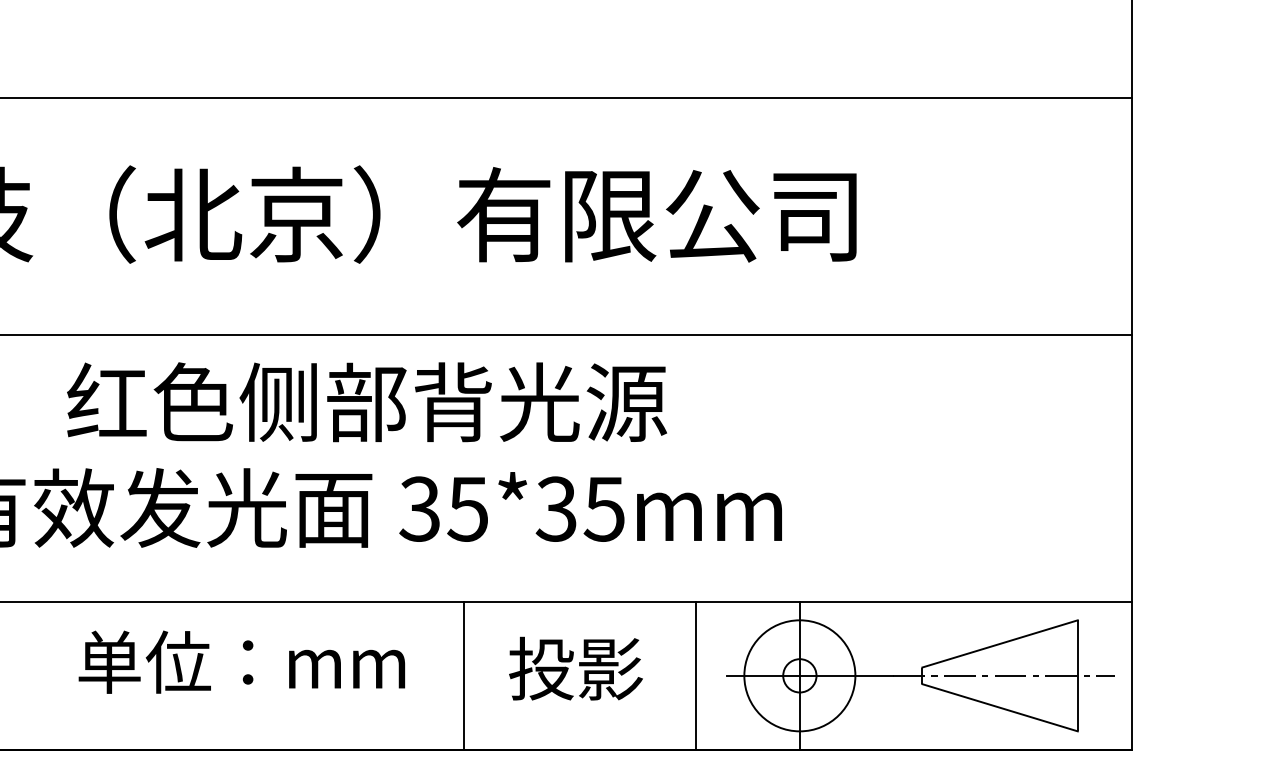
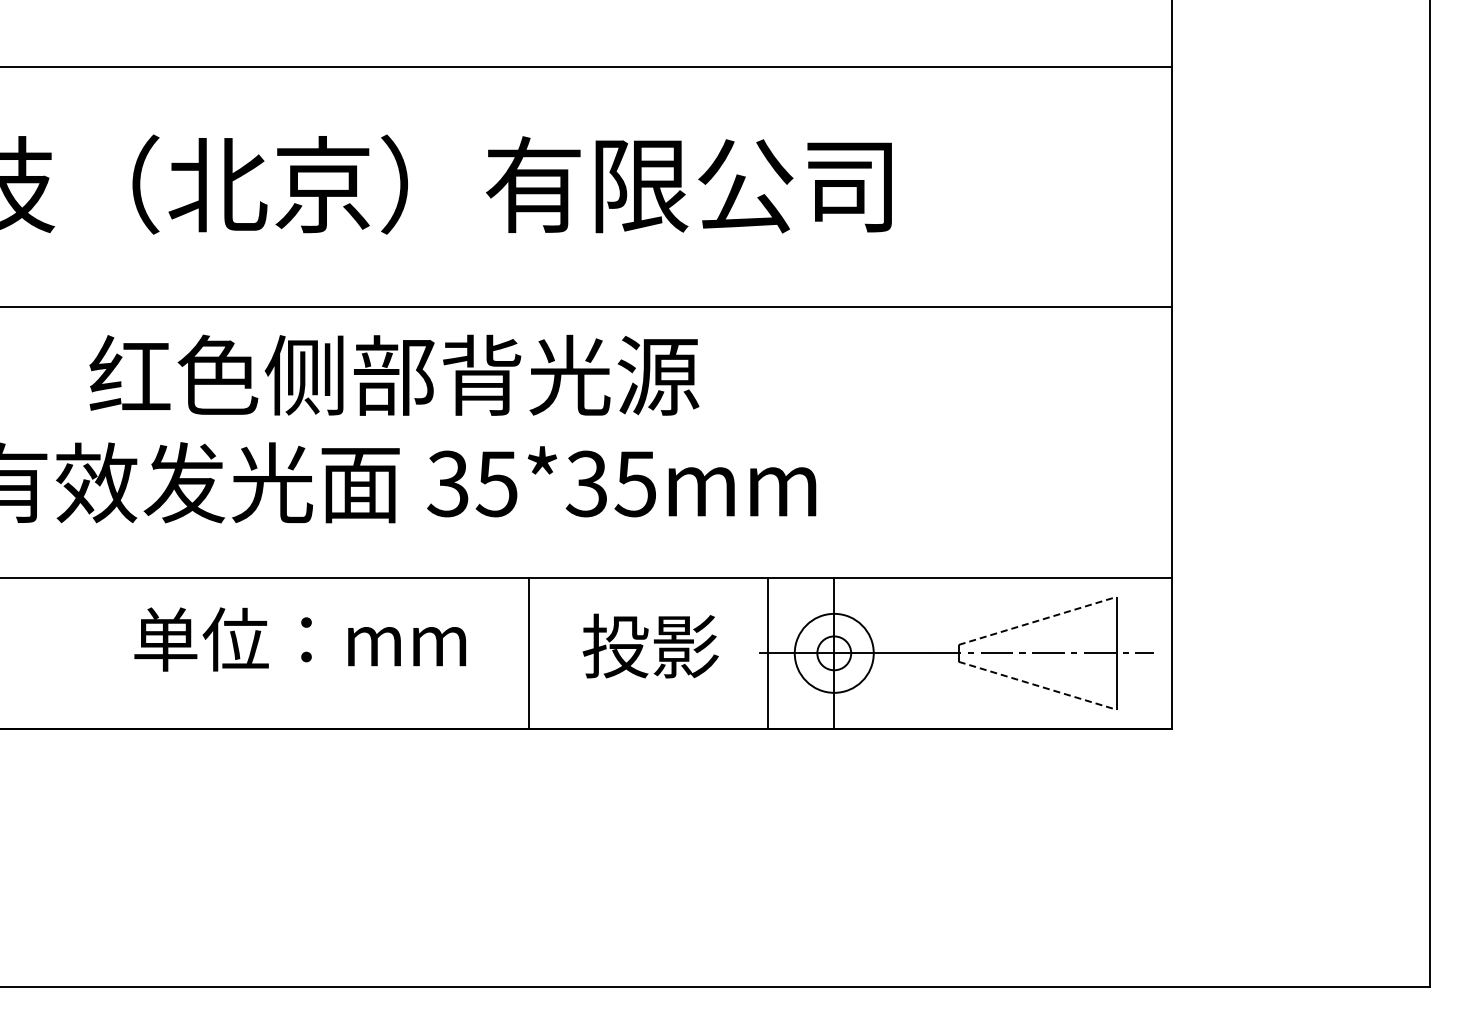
line: (999, 643) -> (1037, 620), solid -> dashed
text: (241, 662) -> (299, 639), moved
text: (575, 668) -> (650, 645), moved
line: (464, 675) -> (529, 653), moved
line: (695, 675) -> (767, 653), moved
circle: (799, 675) -> (833, 652), size x0.7
line: (999, 707) -> (1037, 685), solid -> dashed

